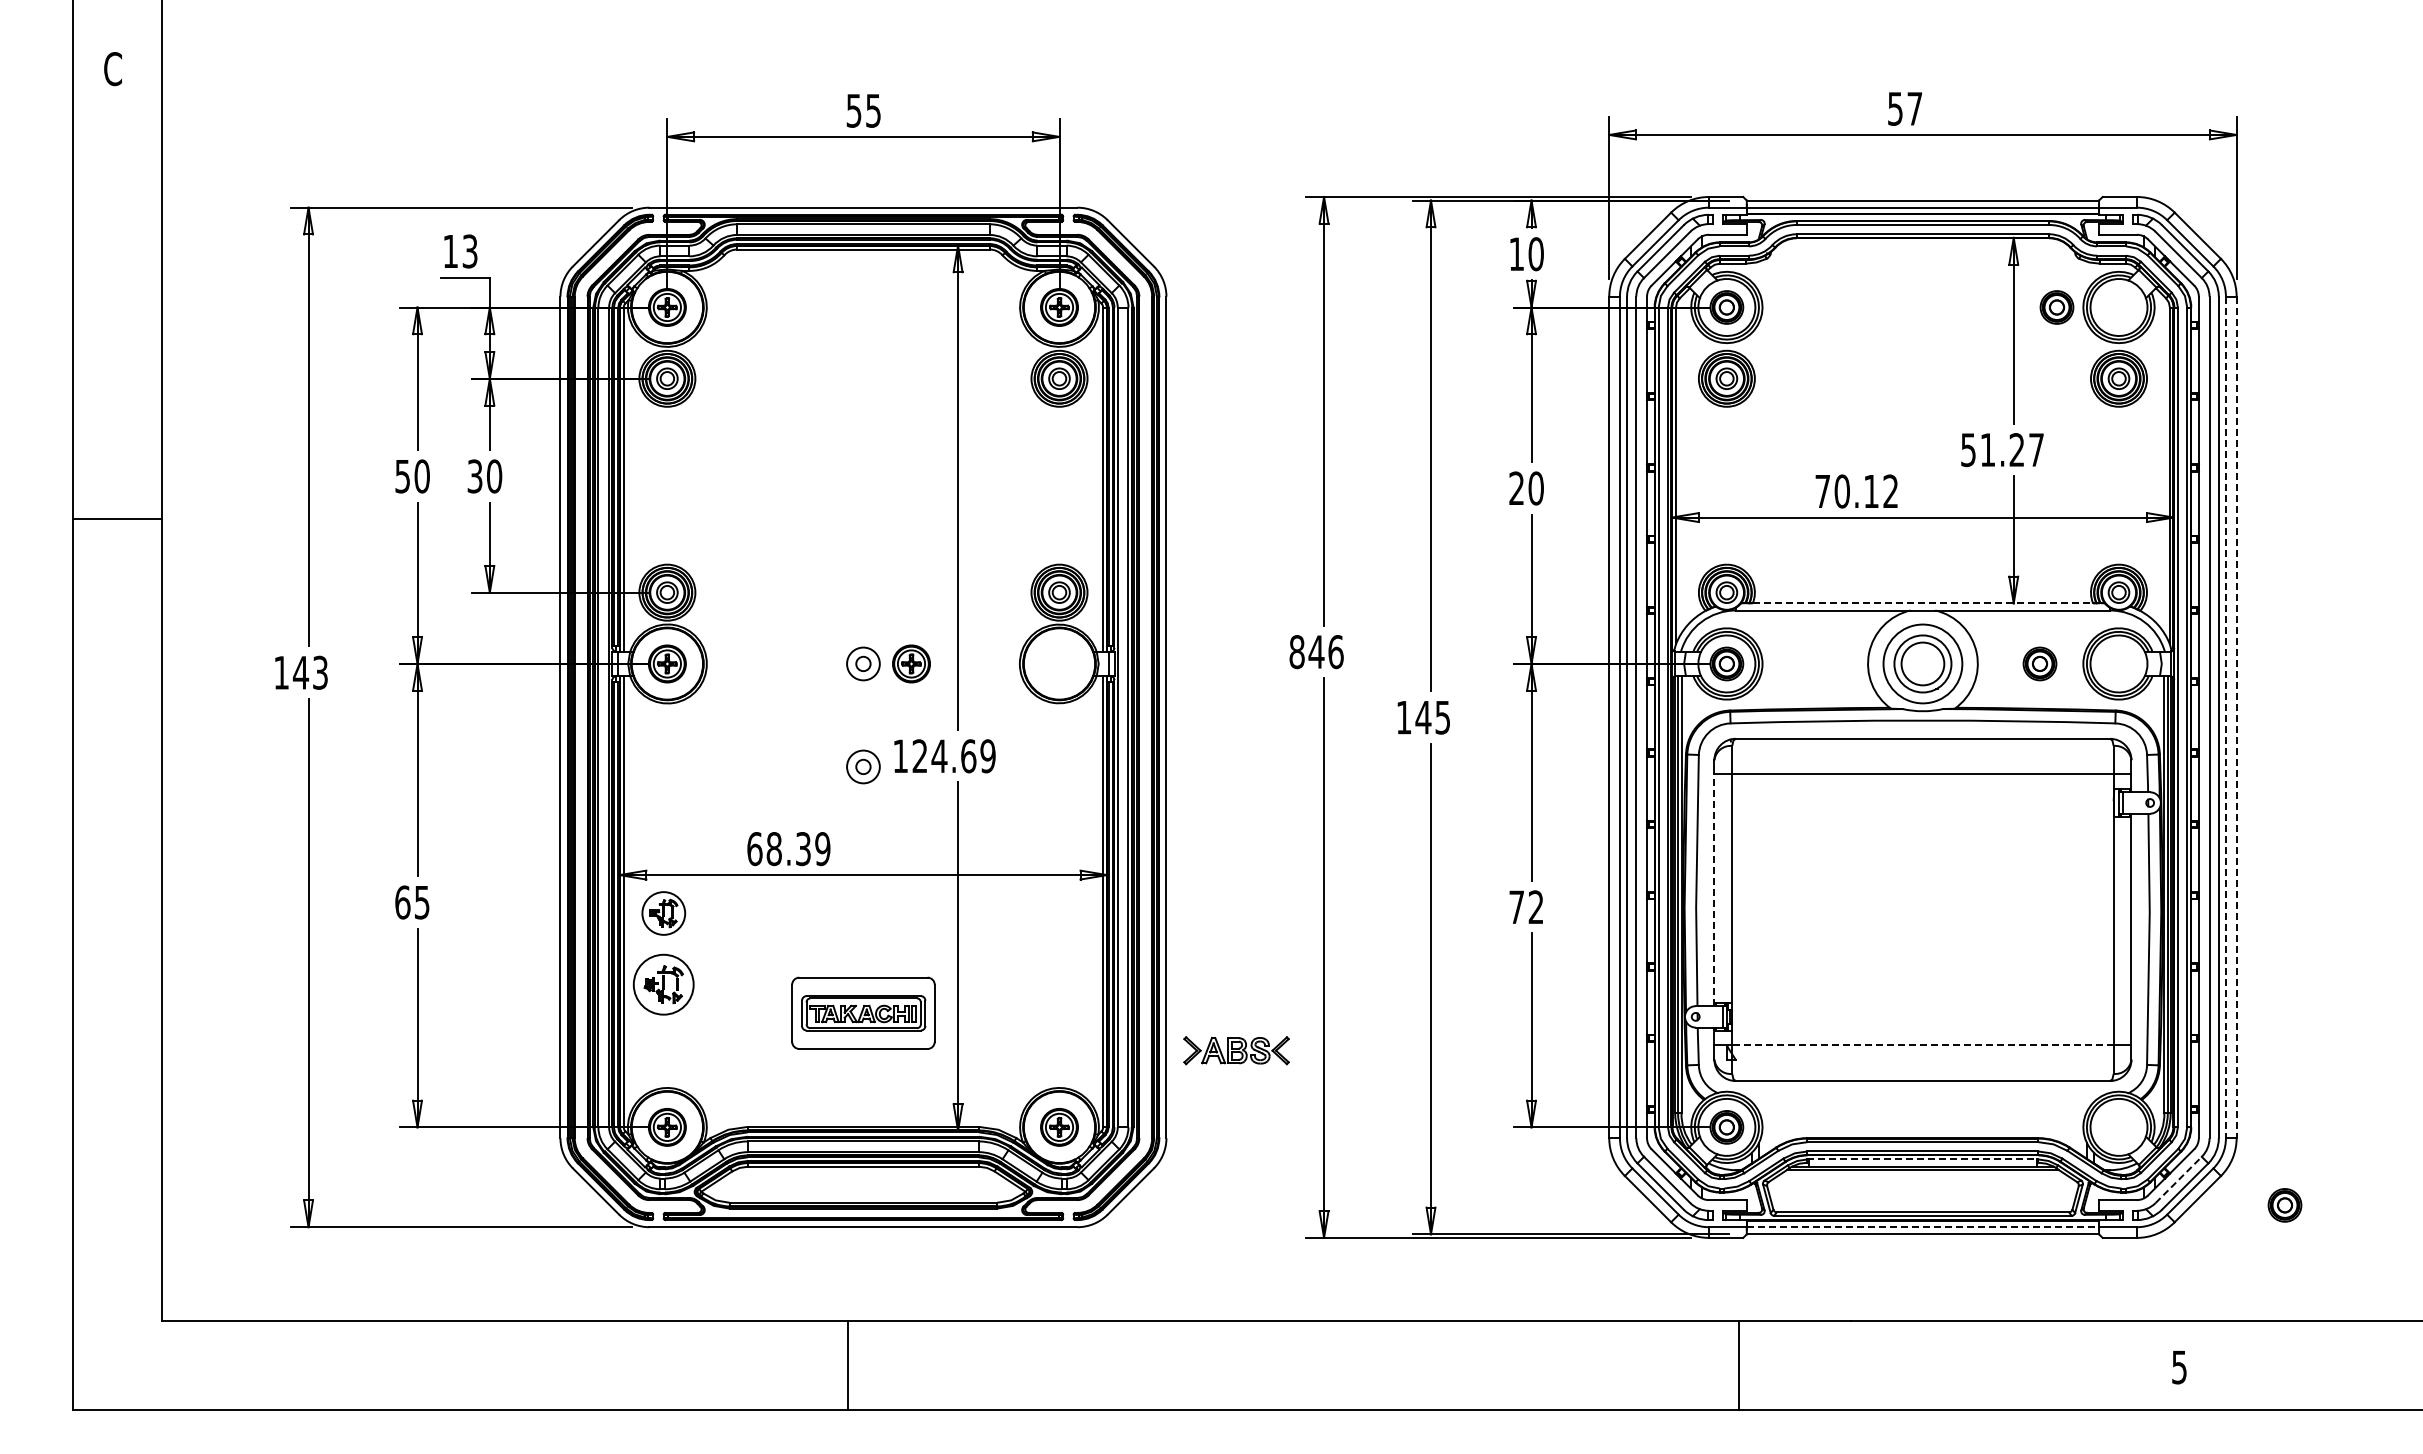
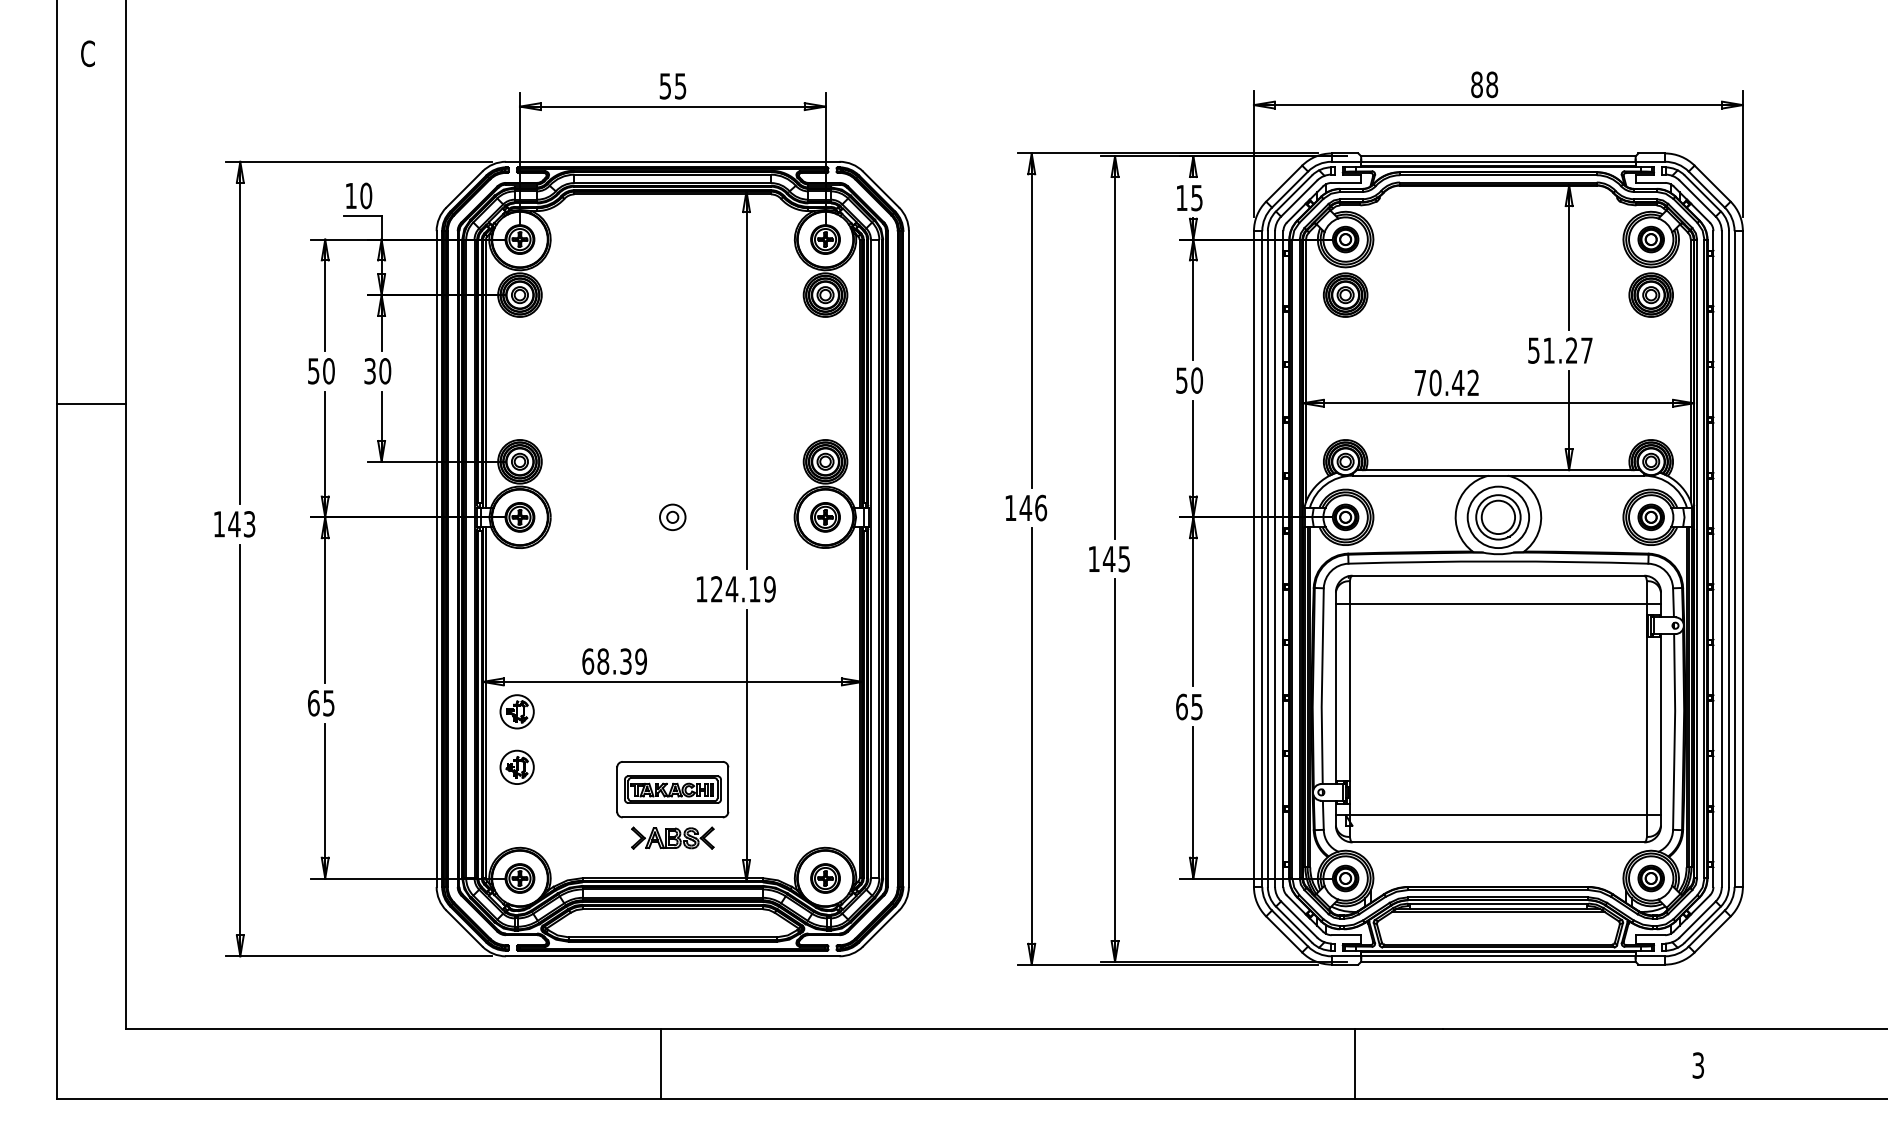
text: (1905, 108) -> (1484, 84), 57 -> 88
text: (469, 251) -> (365, 195), 13 -> 10
text: (1535, 254) -> (1196, 198), 10 -> 15
part: (2056, 307) -> (1650, 239), moved
text: (1516, 488) -> (1181, 380), 20 -> 50
text: (1871, 491) -> (1458, 382), 70.12 -> 70.42
line: (1923, 603) -> (1498, 470), dashed -> solid
text: (1296, 652) -> (1010, 508), 846 -> 146
part: (911, 663) -> (825, 517), moved
part: (2039, 663) -> (1650, 517), moved
line: (2225, 717) -> (1734, 559), dashed -> solid
line: (2236, 717) -> (1742, 559), dashed -> solid
text: (968, 756) -> (754, 589), 124.69 -> 124.19
part: (863, 766) -> (672, 597), removed
line: (1714, 890) -> (1335, 693), dashed -> solid
text: (1526, 907) -> (1189, 707), 72 -> 65
part: (663, 984) -> (516, 767), size x0.71
line: (1922, 1045) -> (1498, 814), dashed -> solid
part: (1236, 1050) -> (672, 838), moved
line: (1922, 1159) -> (1498, 903), dashed -> solid
line: (2178, 1179) -> (1697, 919), dashed -> solid
part: (2284, 1205) -> (1650, 878), moved
line: (1923, 1227) -> (1498, 956), dashed -> solid
text: (2179, 1366) -> (1698, 1064), 5 -> 3

